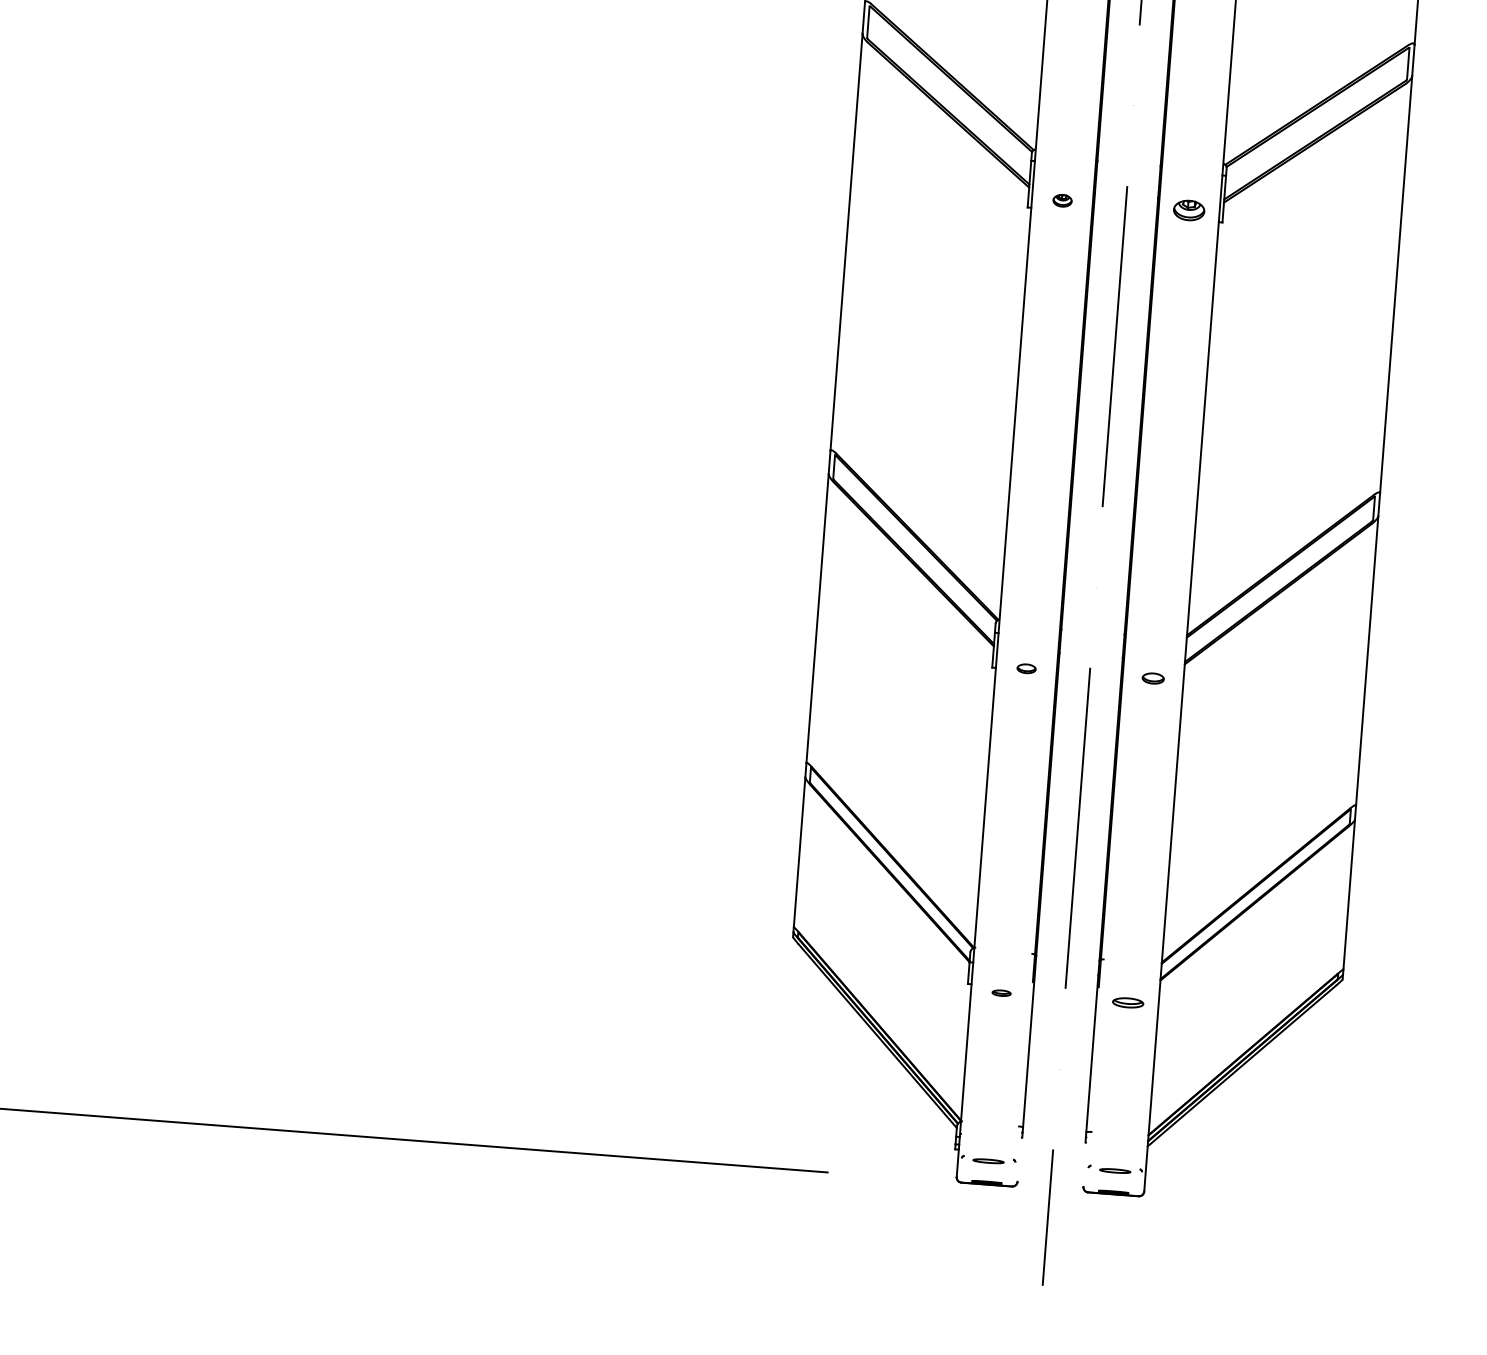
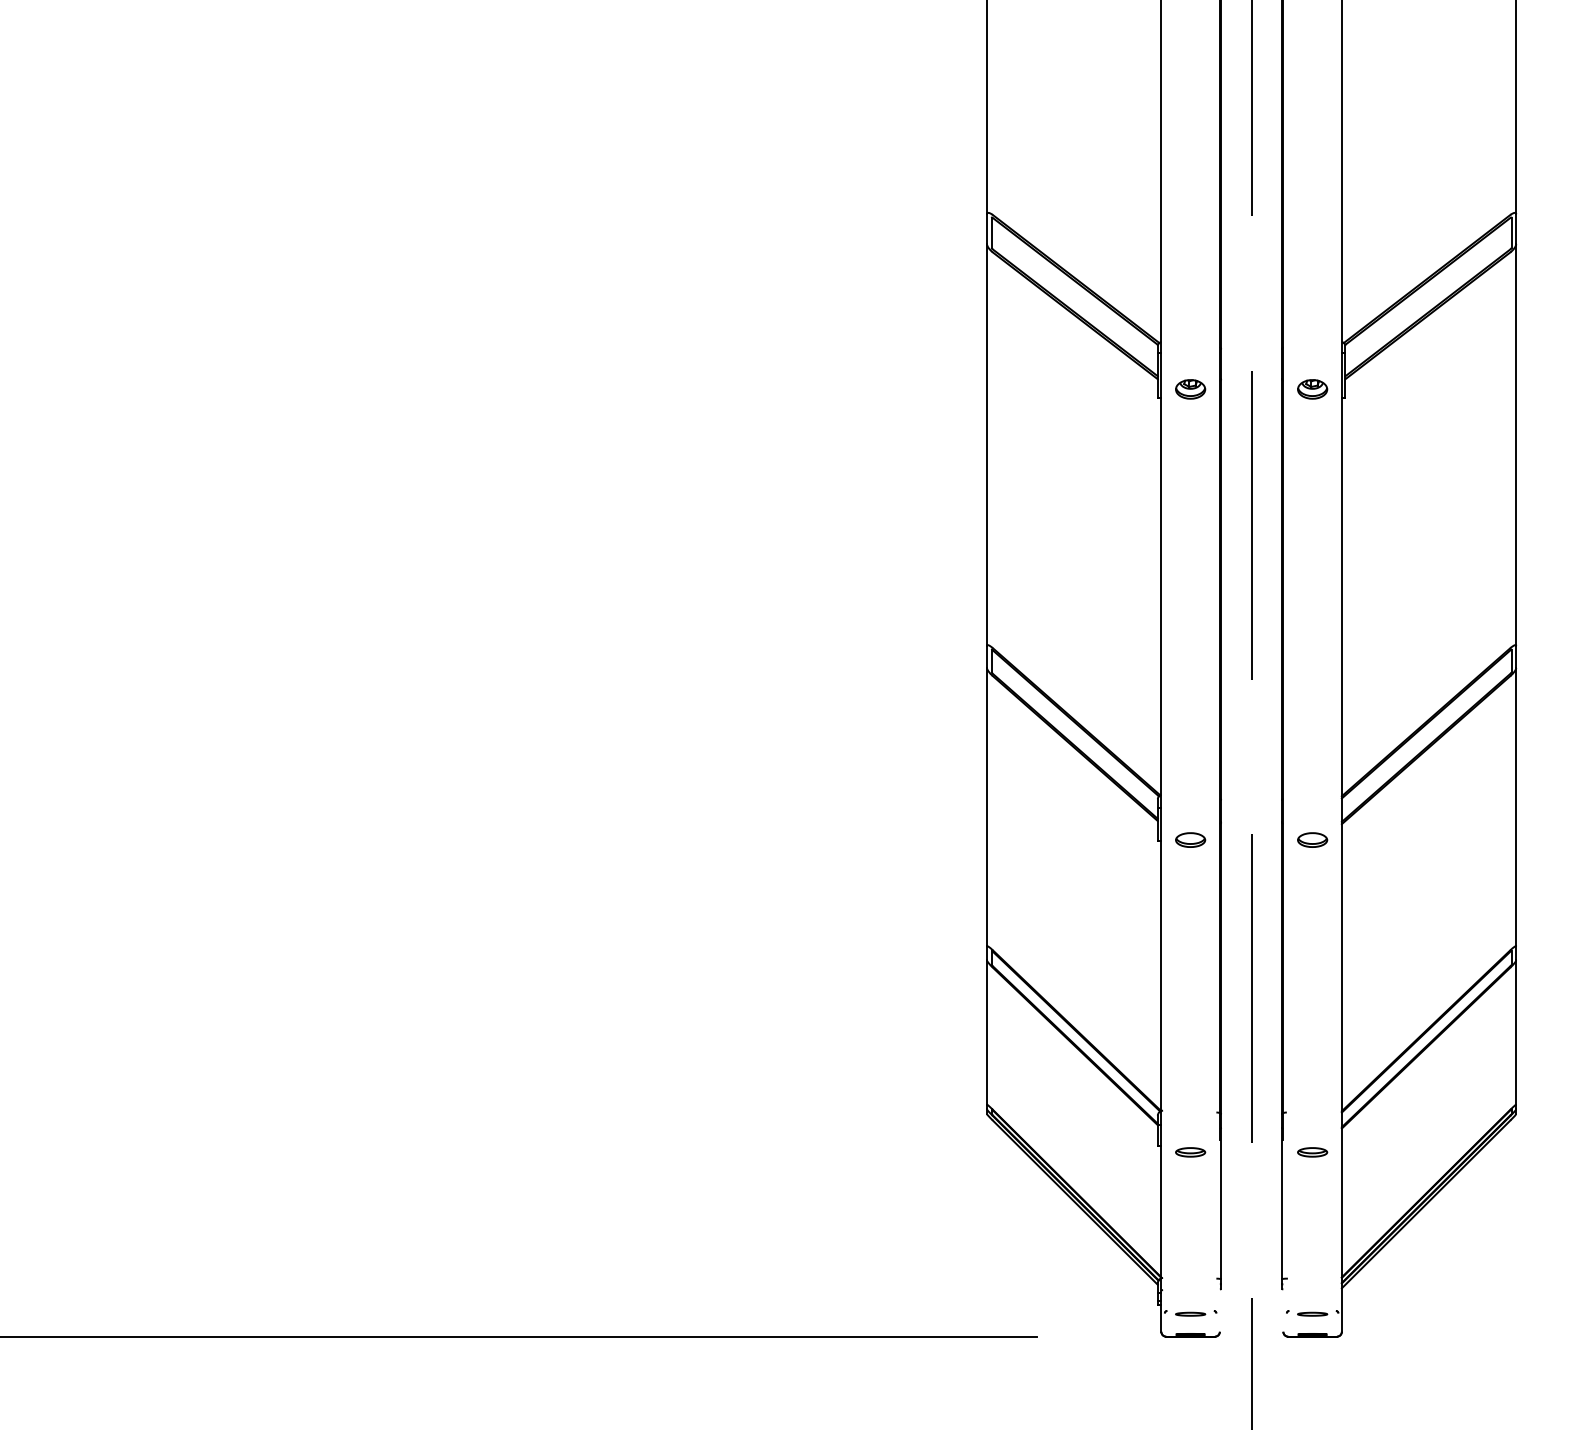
part: (1062, 200) -> (1190, 389), size x1.67
part: (1026, 668) -> (1190, 839), size x1.67
part: (1153, 677) -> (1312, 839), size x1.43
part: (1001, 993) -> (1190, 1152), size x1.67

